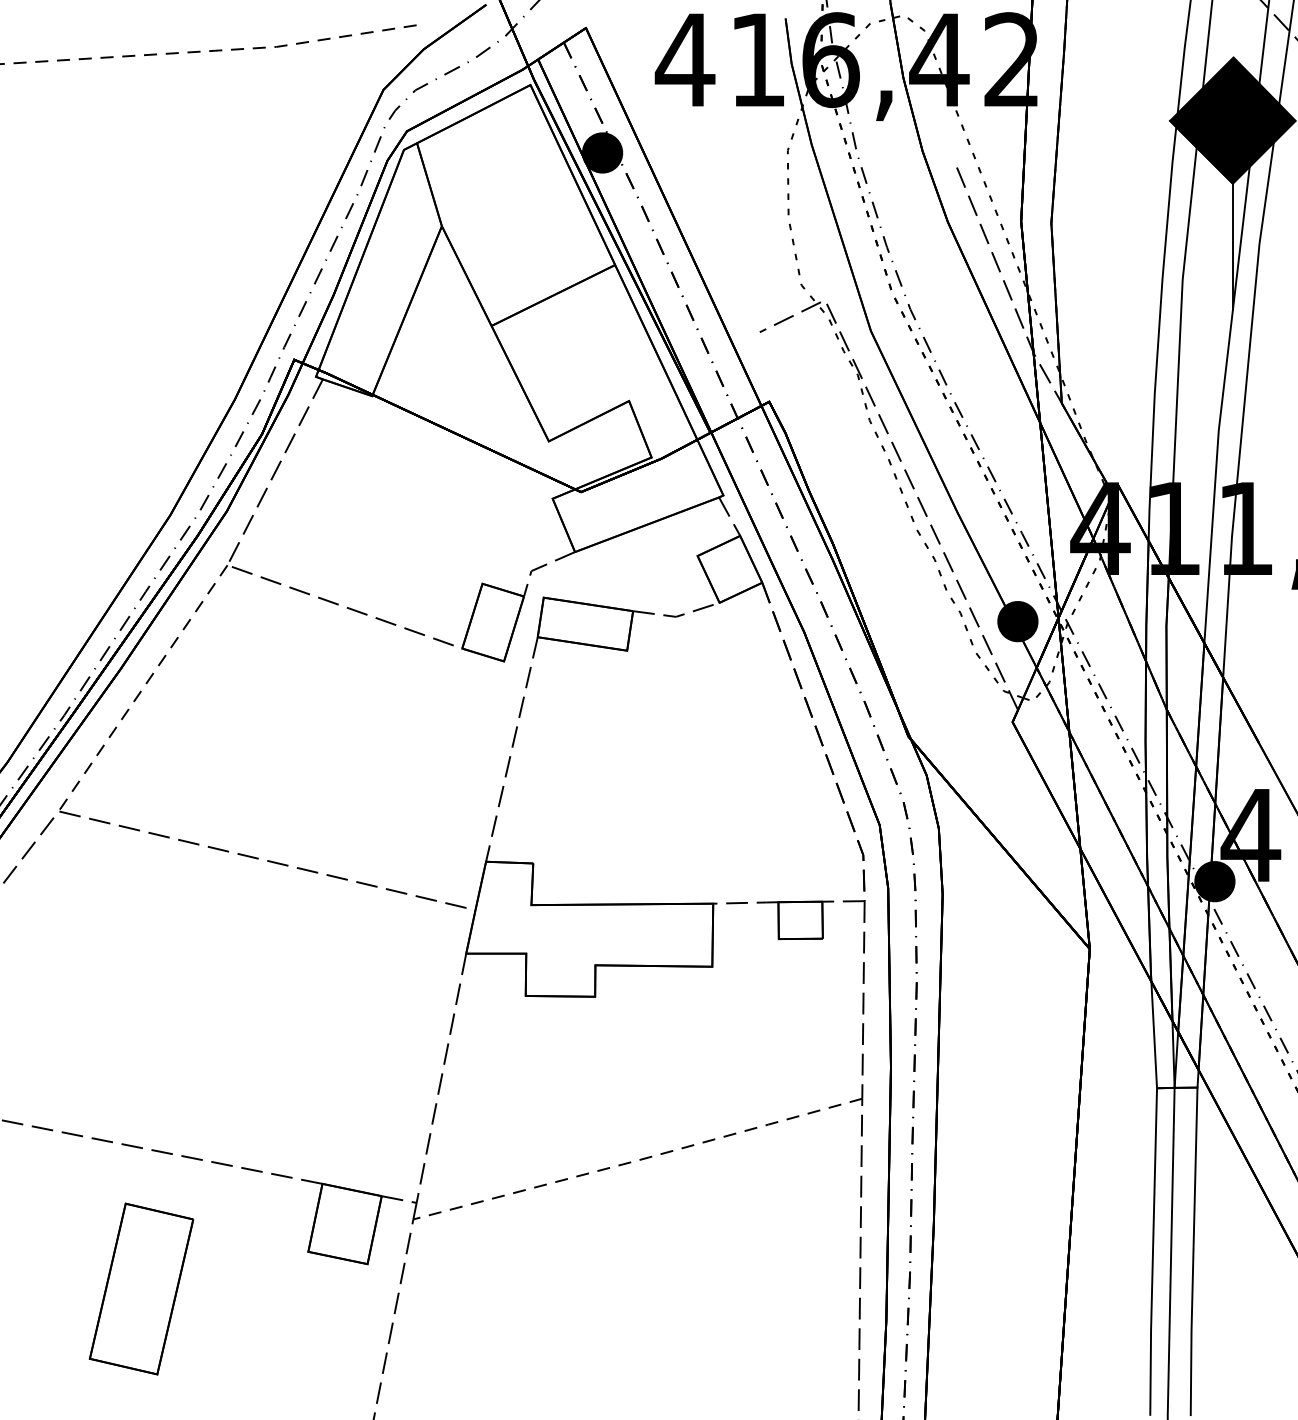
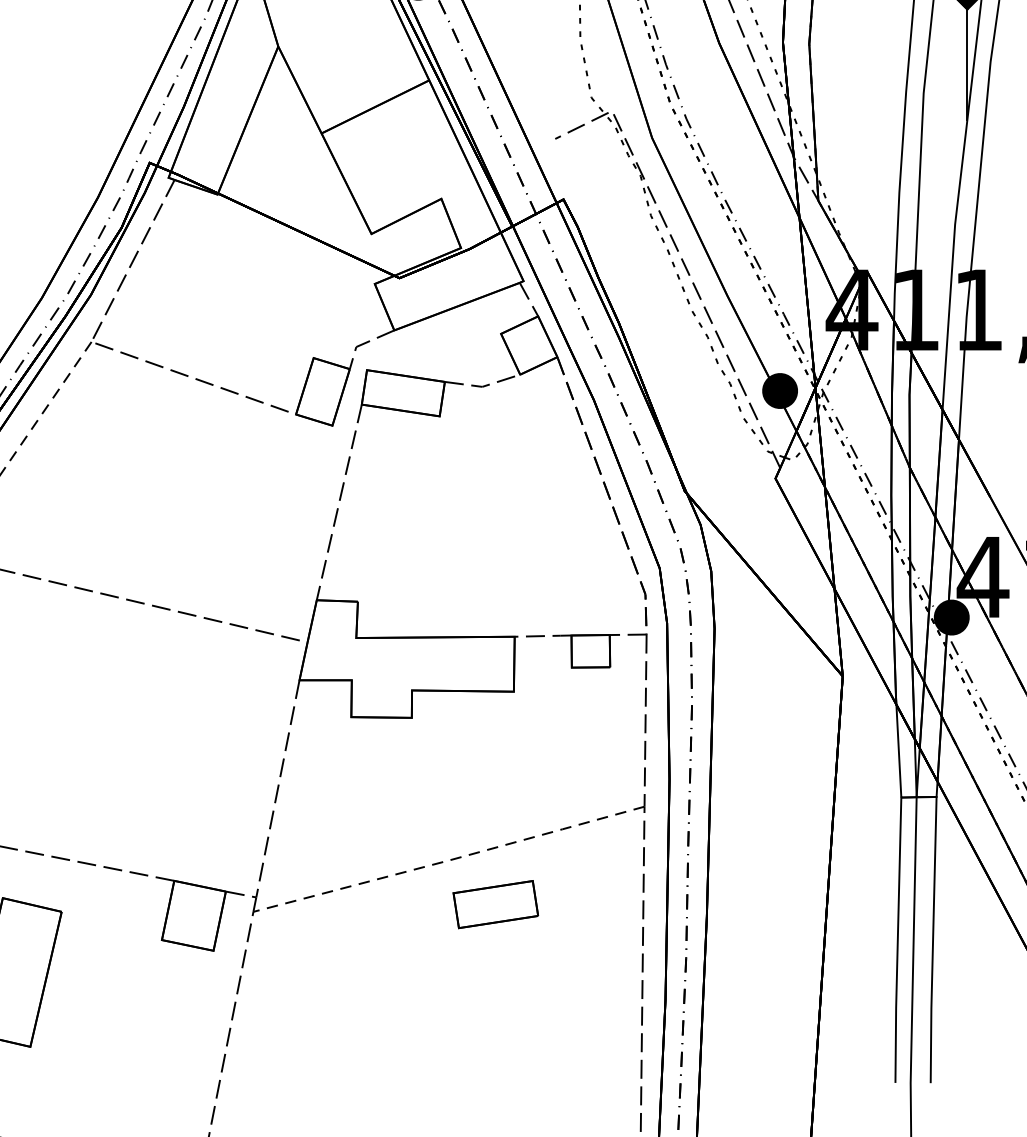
part: (691, 1211) -> (495, 904), added

